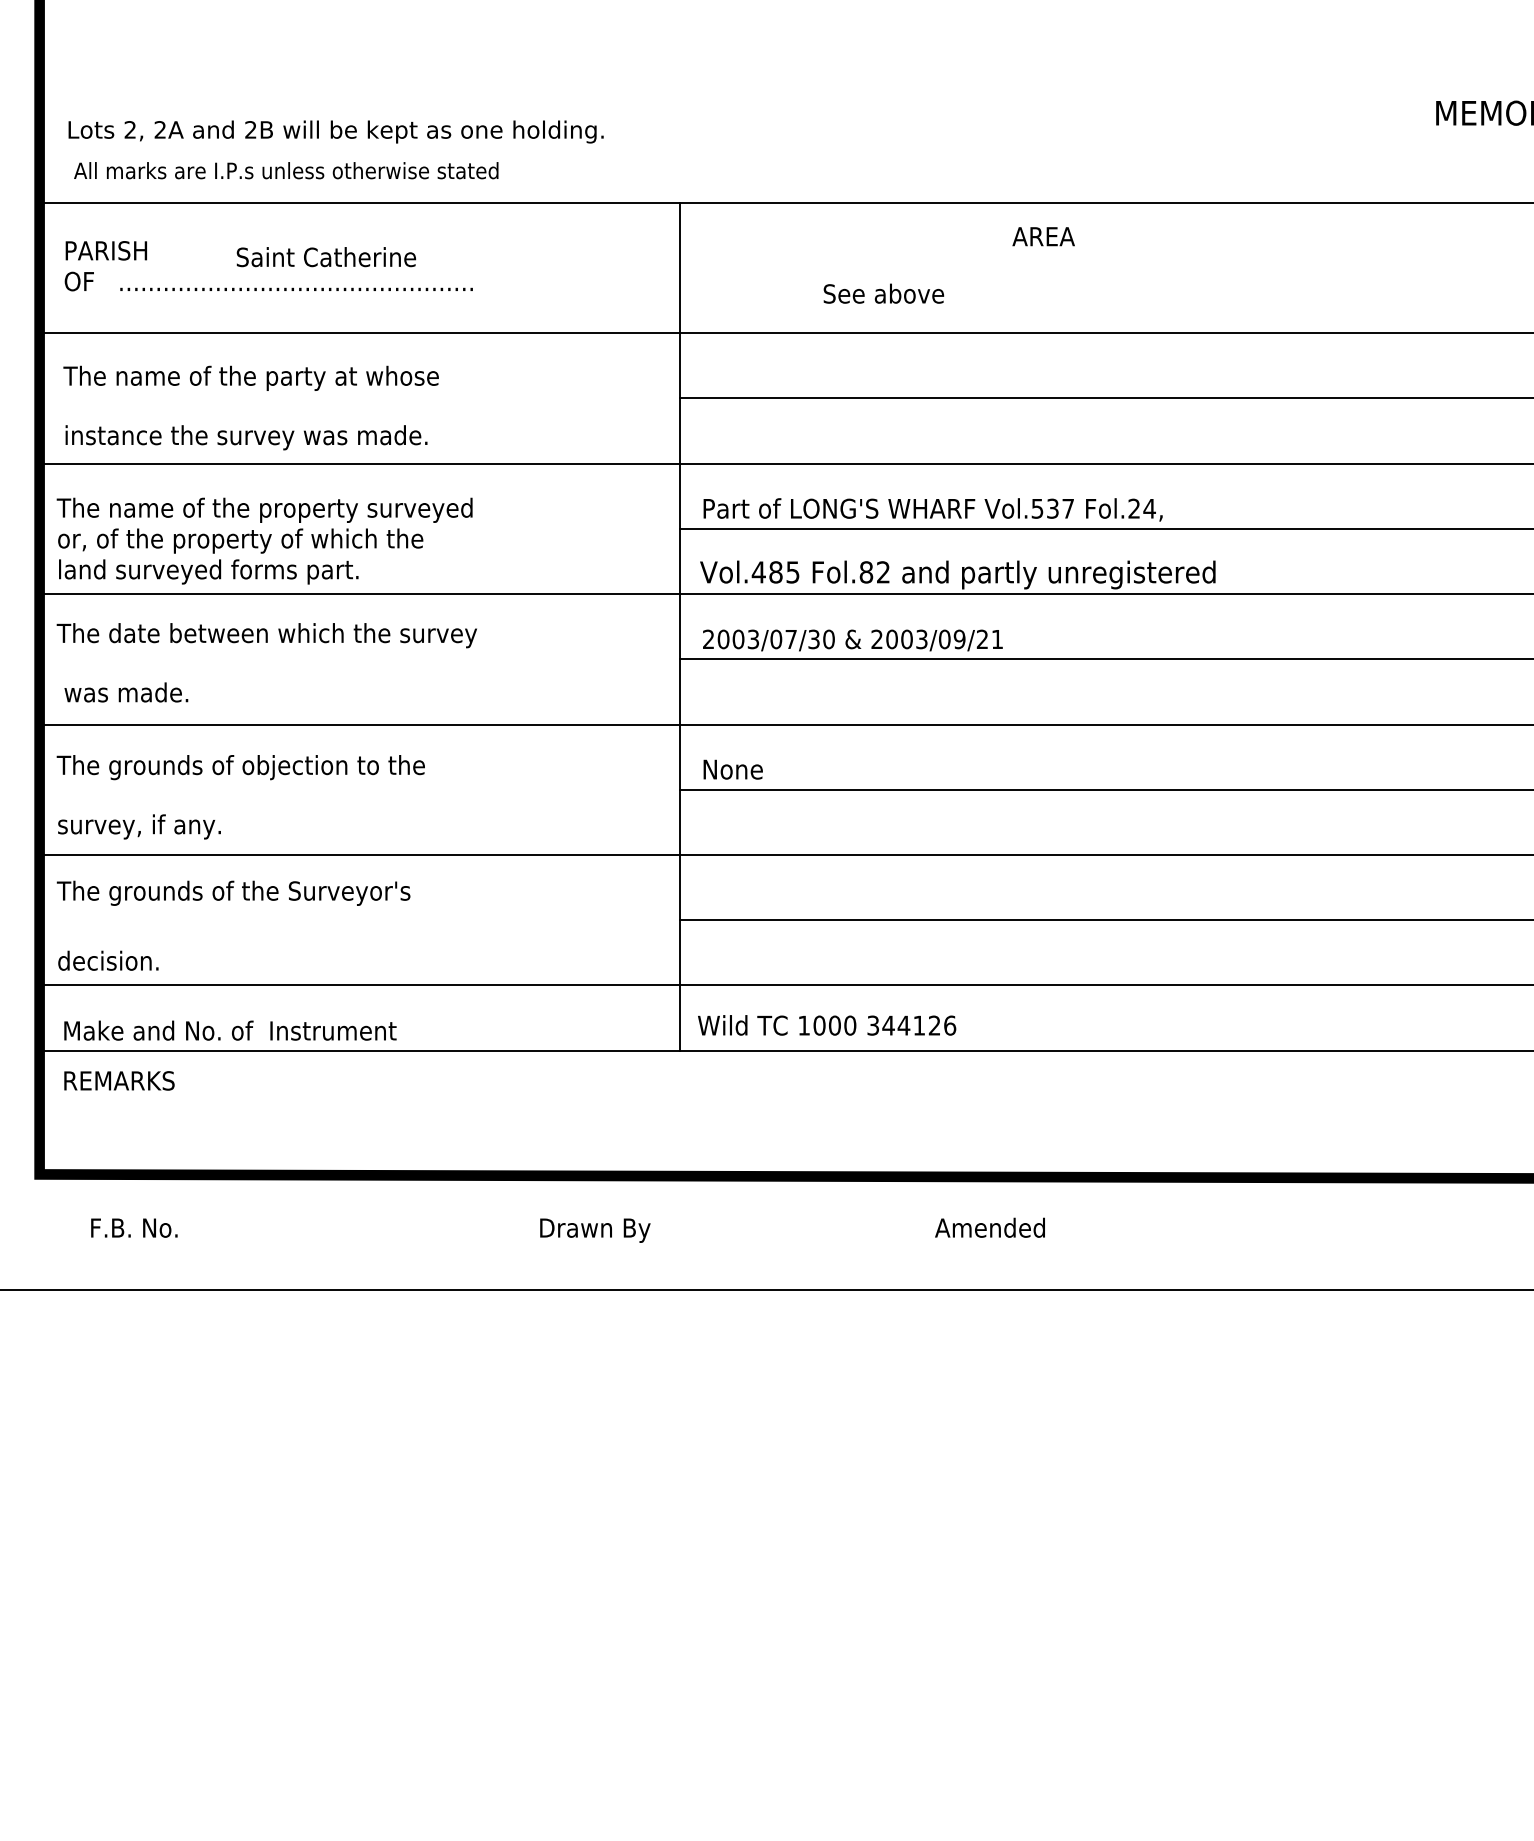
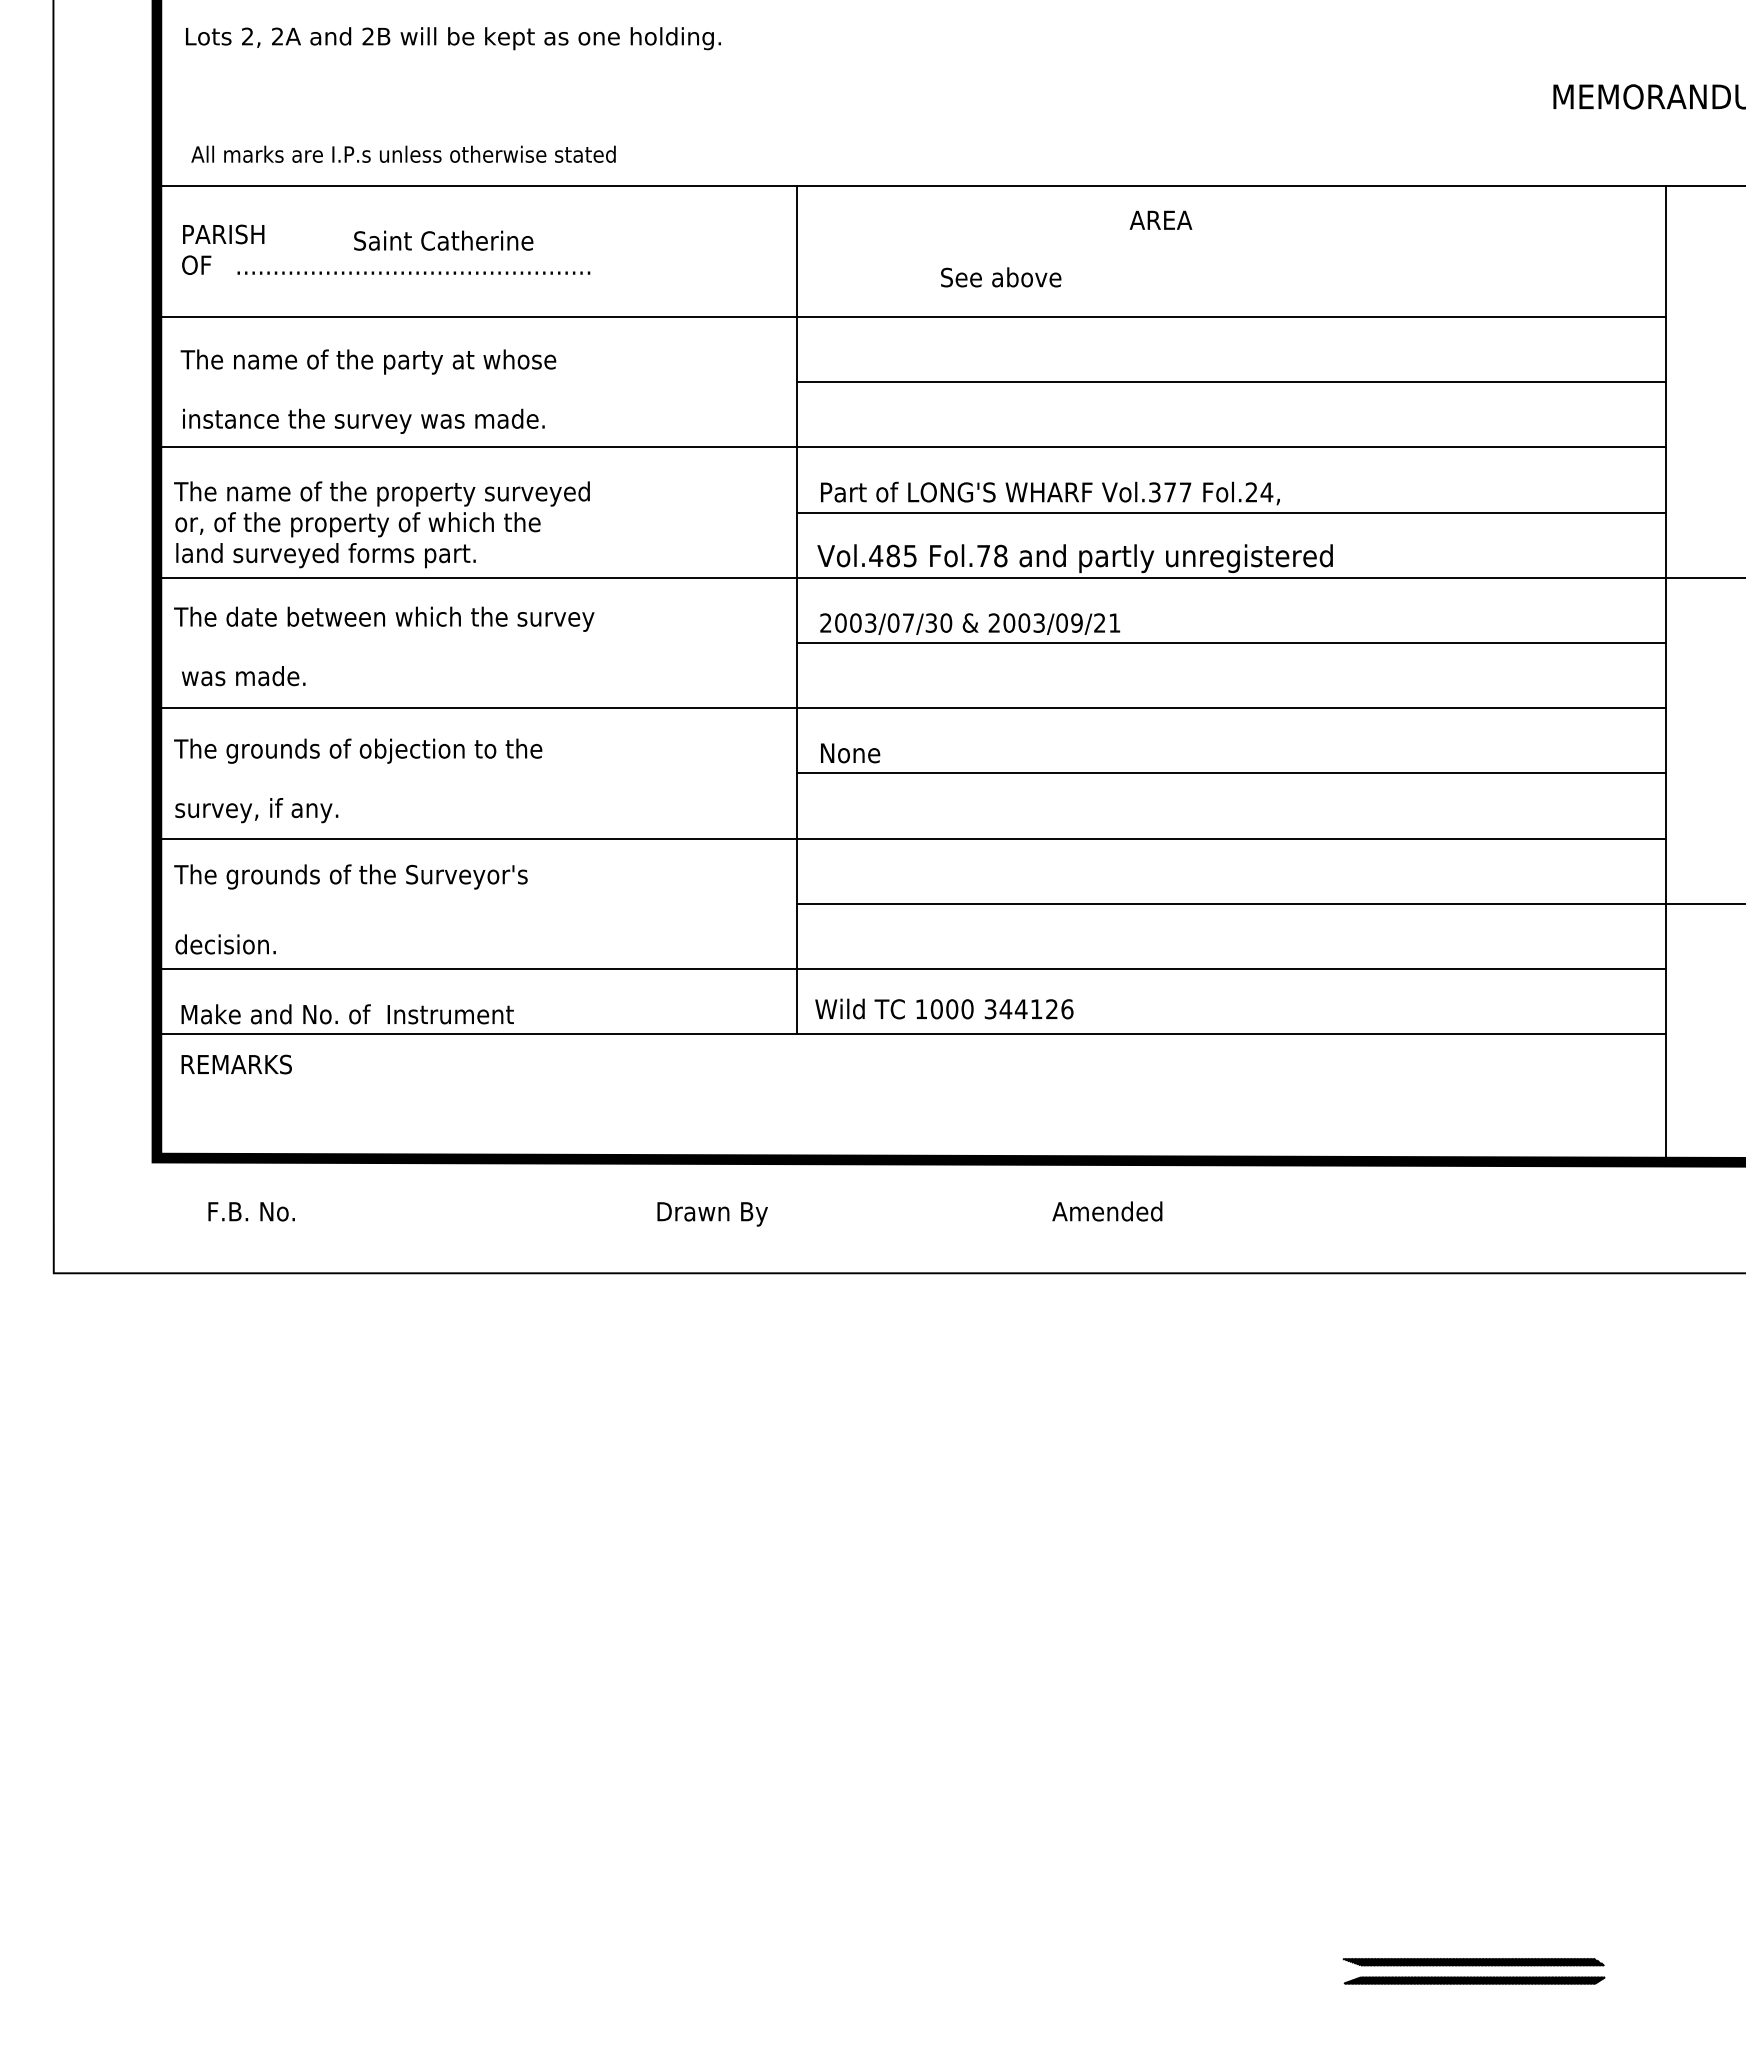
text: (336, 131) -> (453, 38), moved
text: (1045, 508) -> (1162, 492), Vol.537 -> Vol.377
text: (875, 571) -> (992, 555), Fol.82 -> Fol.78

